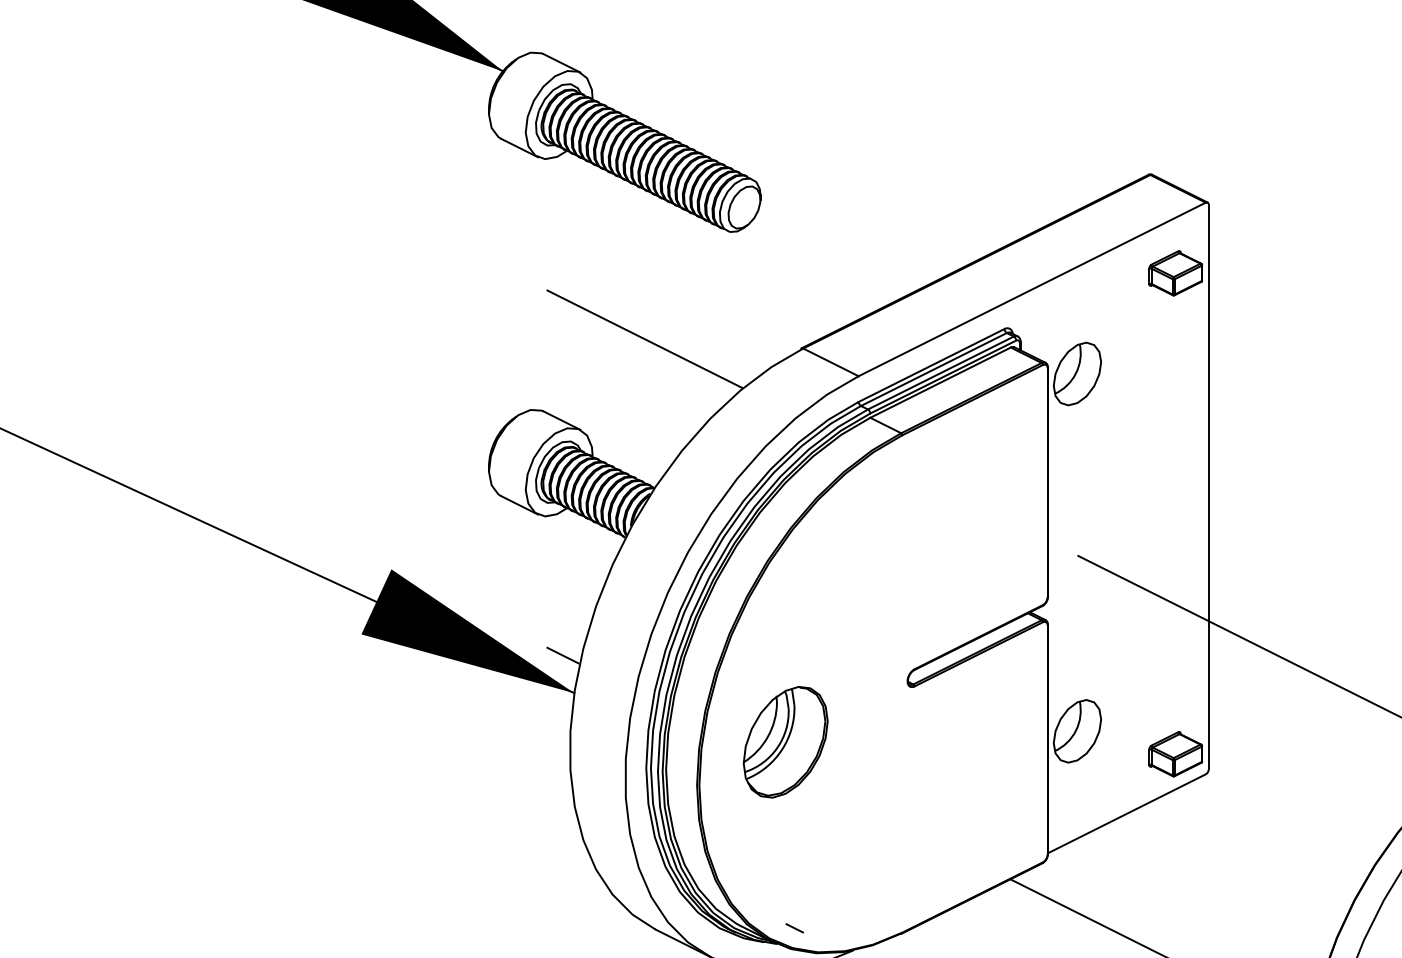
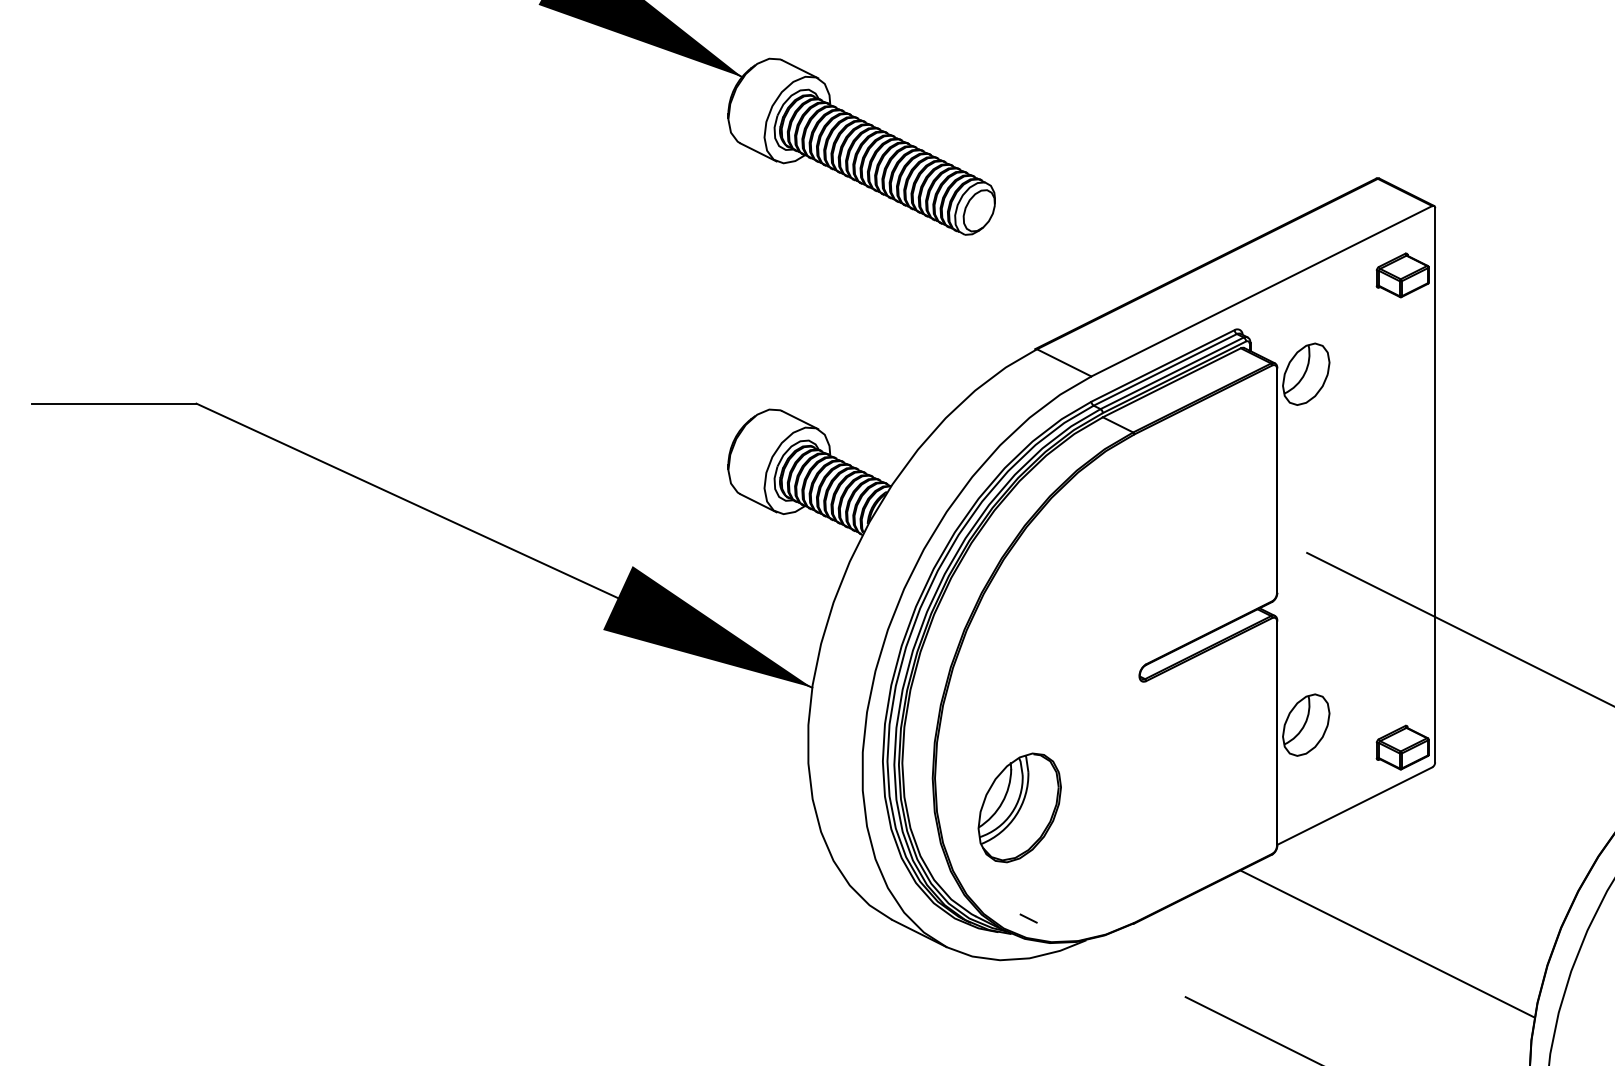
line: (644, 338) -> (881, 339), removed
line: (563, 655) -> (801, 650), removed
part: (785, 741) -> (1019, 807), moved

